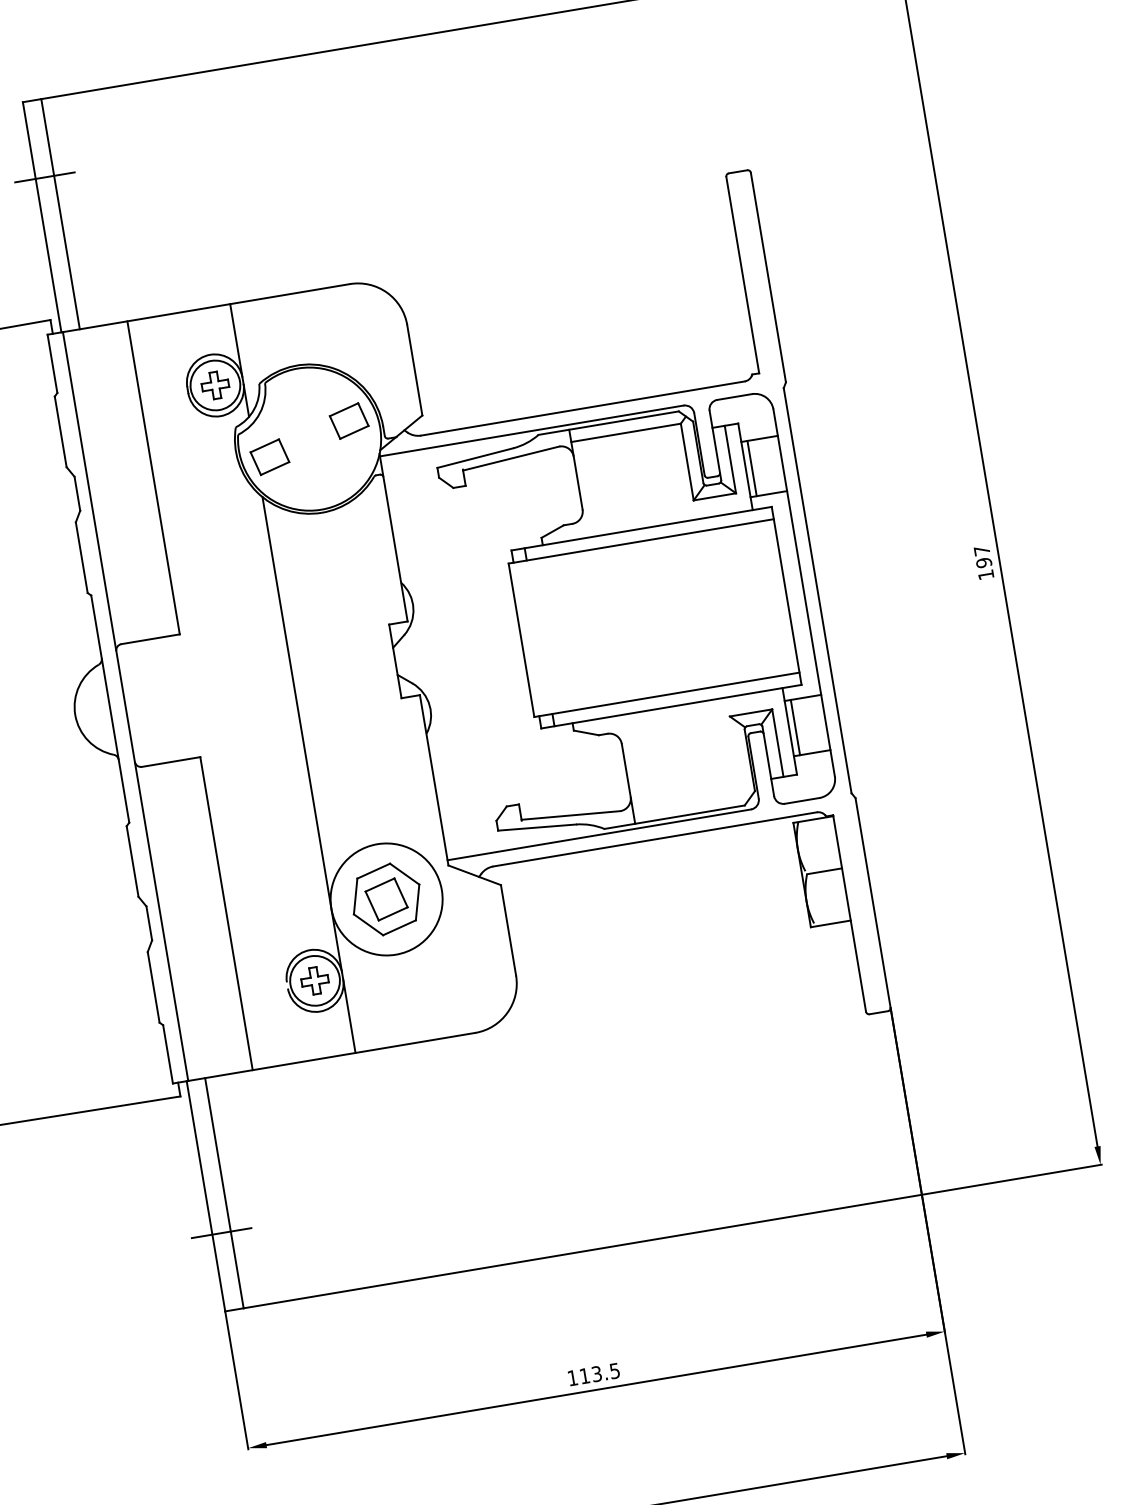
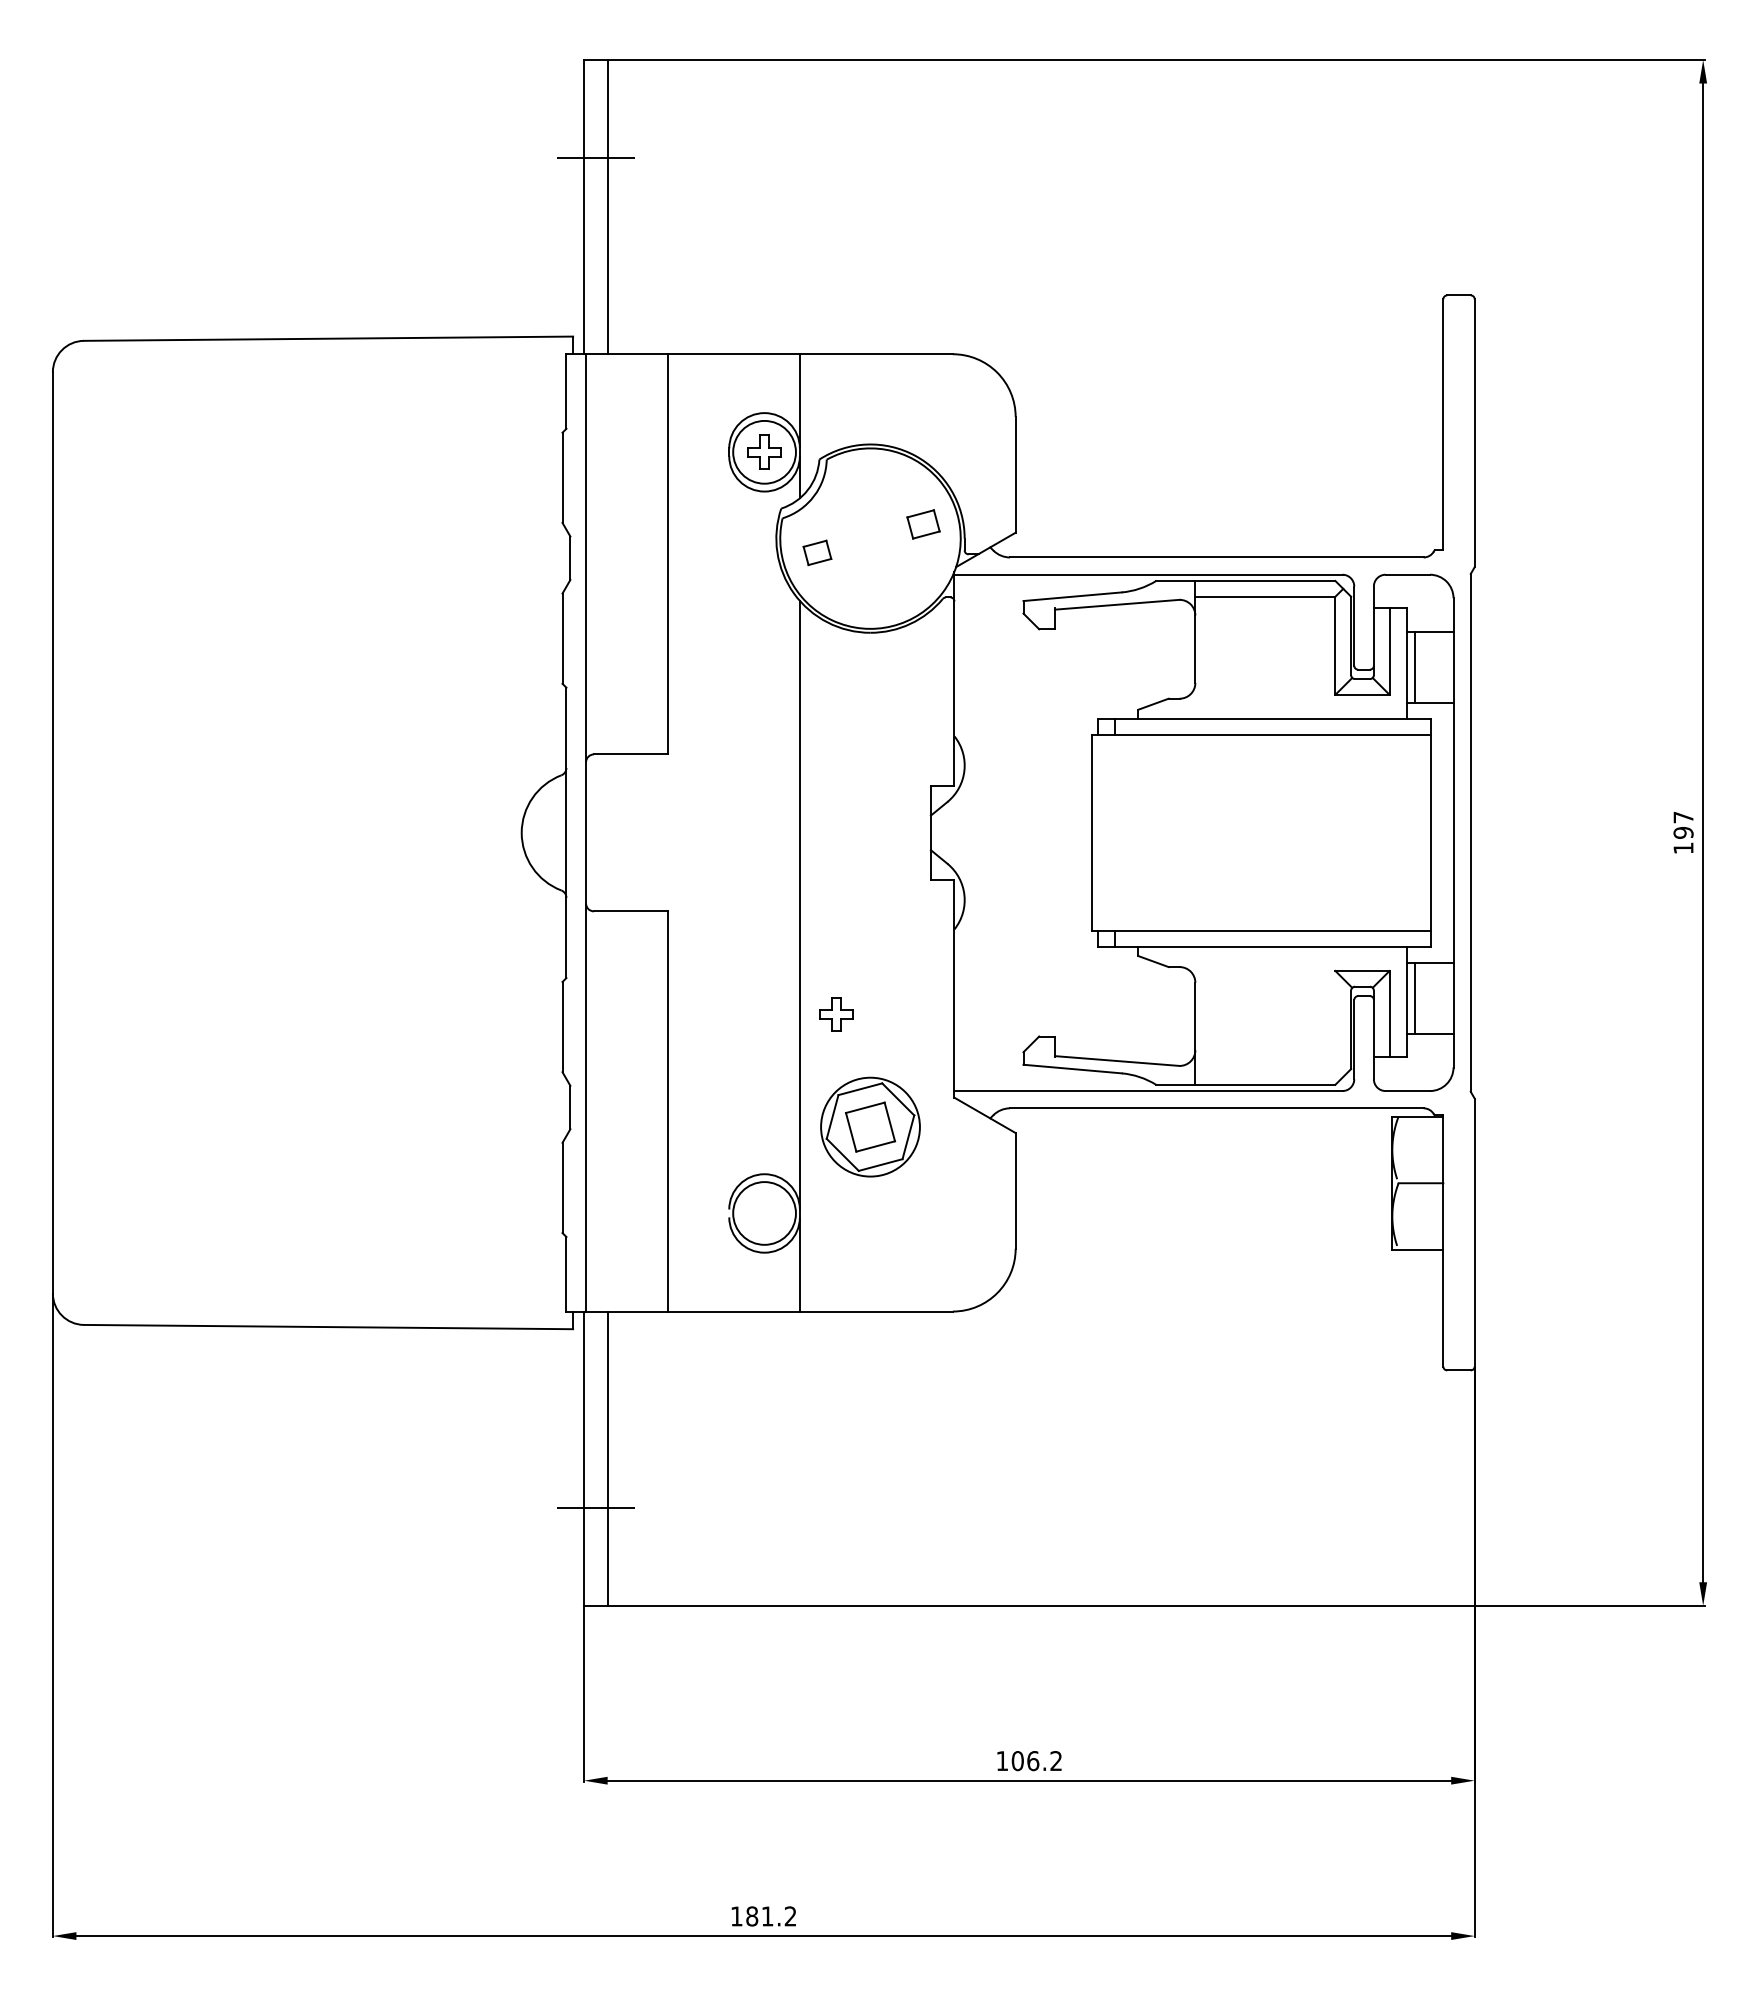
part: (349, 421) -> (923, 524), size x0.7
part: (269, 456) -> (817, 552), size x0.6
circle: (386, 898) -> (870, 1126), size x0.7
part: (315, 980) -> (836, 1014), moved
text: (599, 1373) -> (1036, 1761), 113.5 -> 106.2

